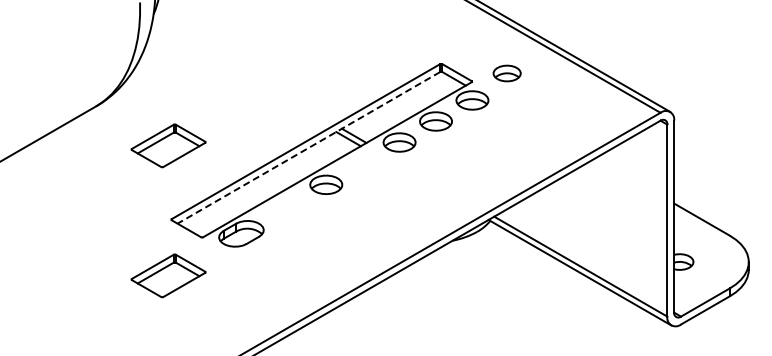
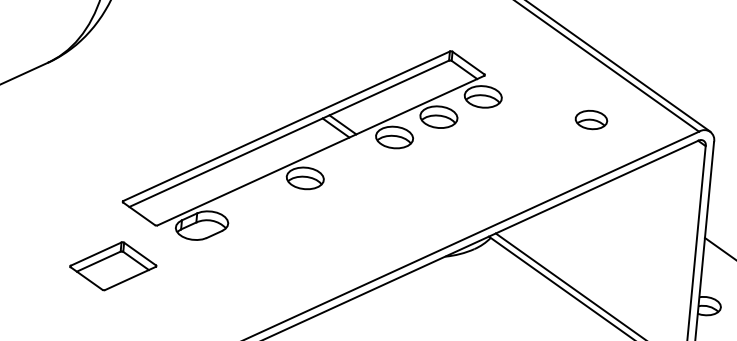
part: (506, 73) -> (590, 119), moved
part: (168, 145) -> (127, 115), removed
line: (308, 147) -> (288, 133), dashed -> solid

